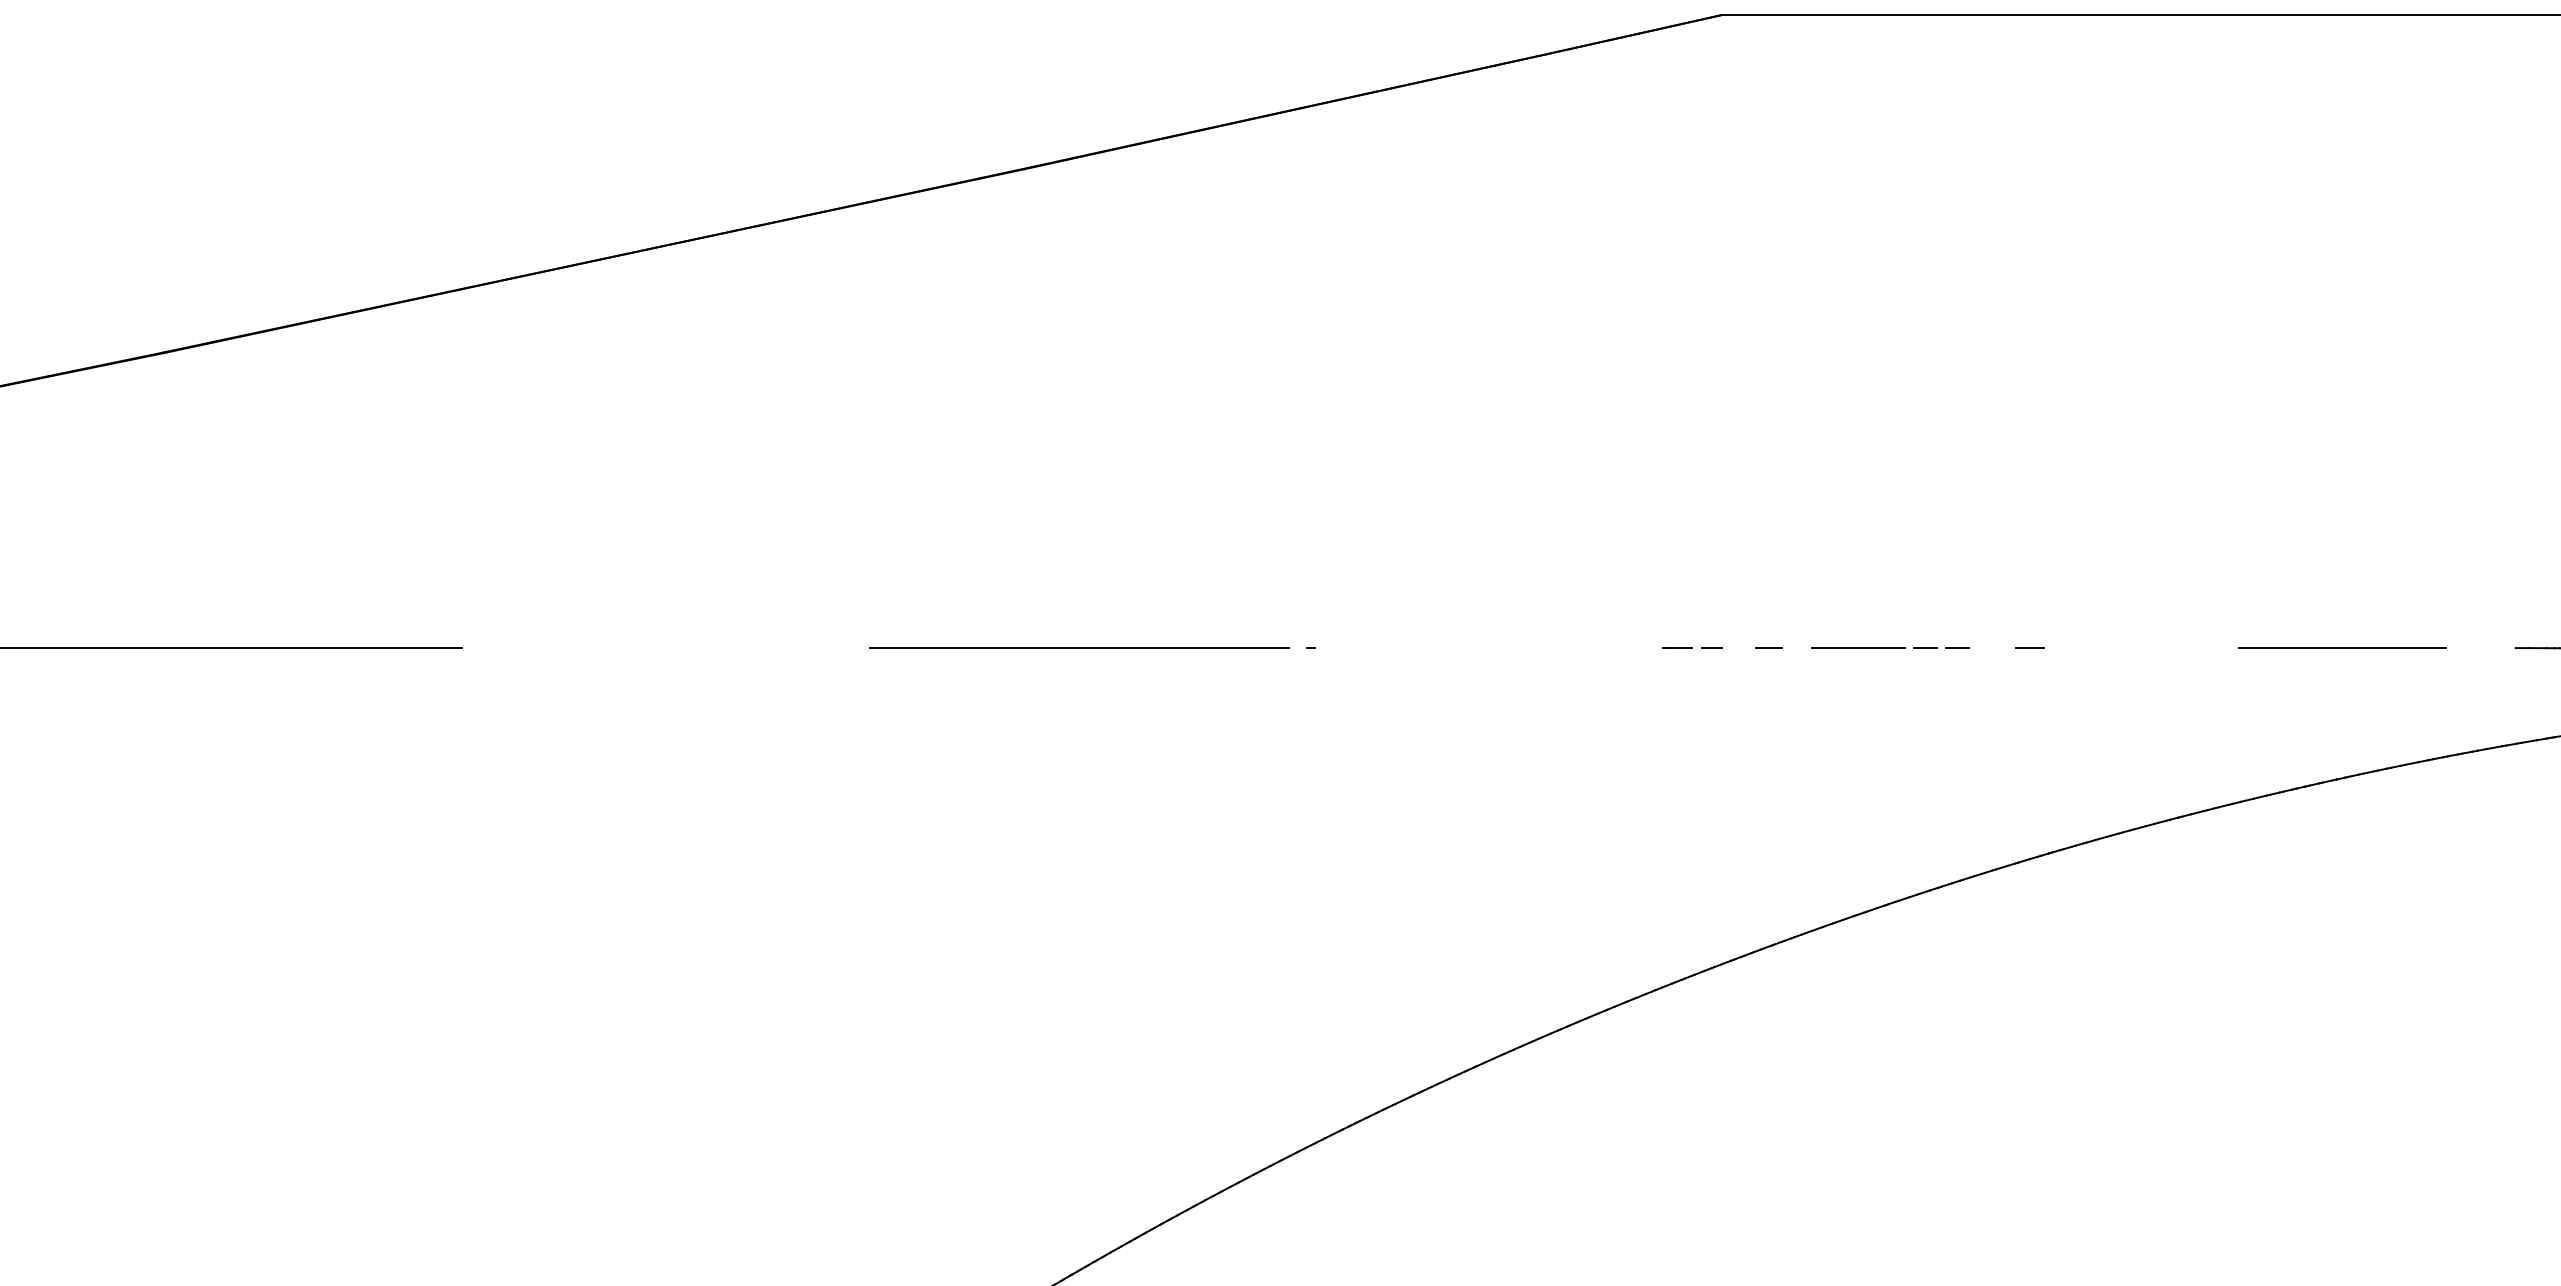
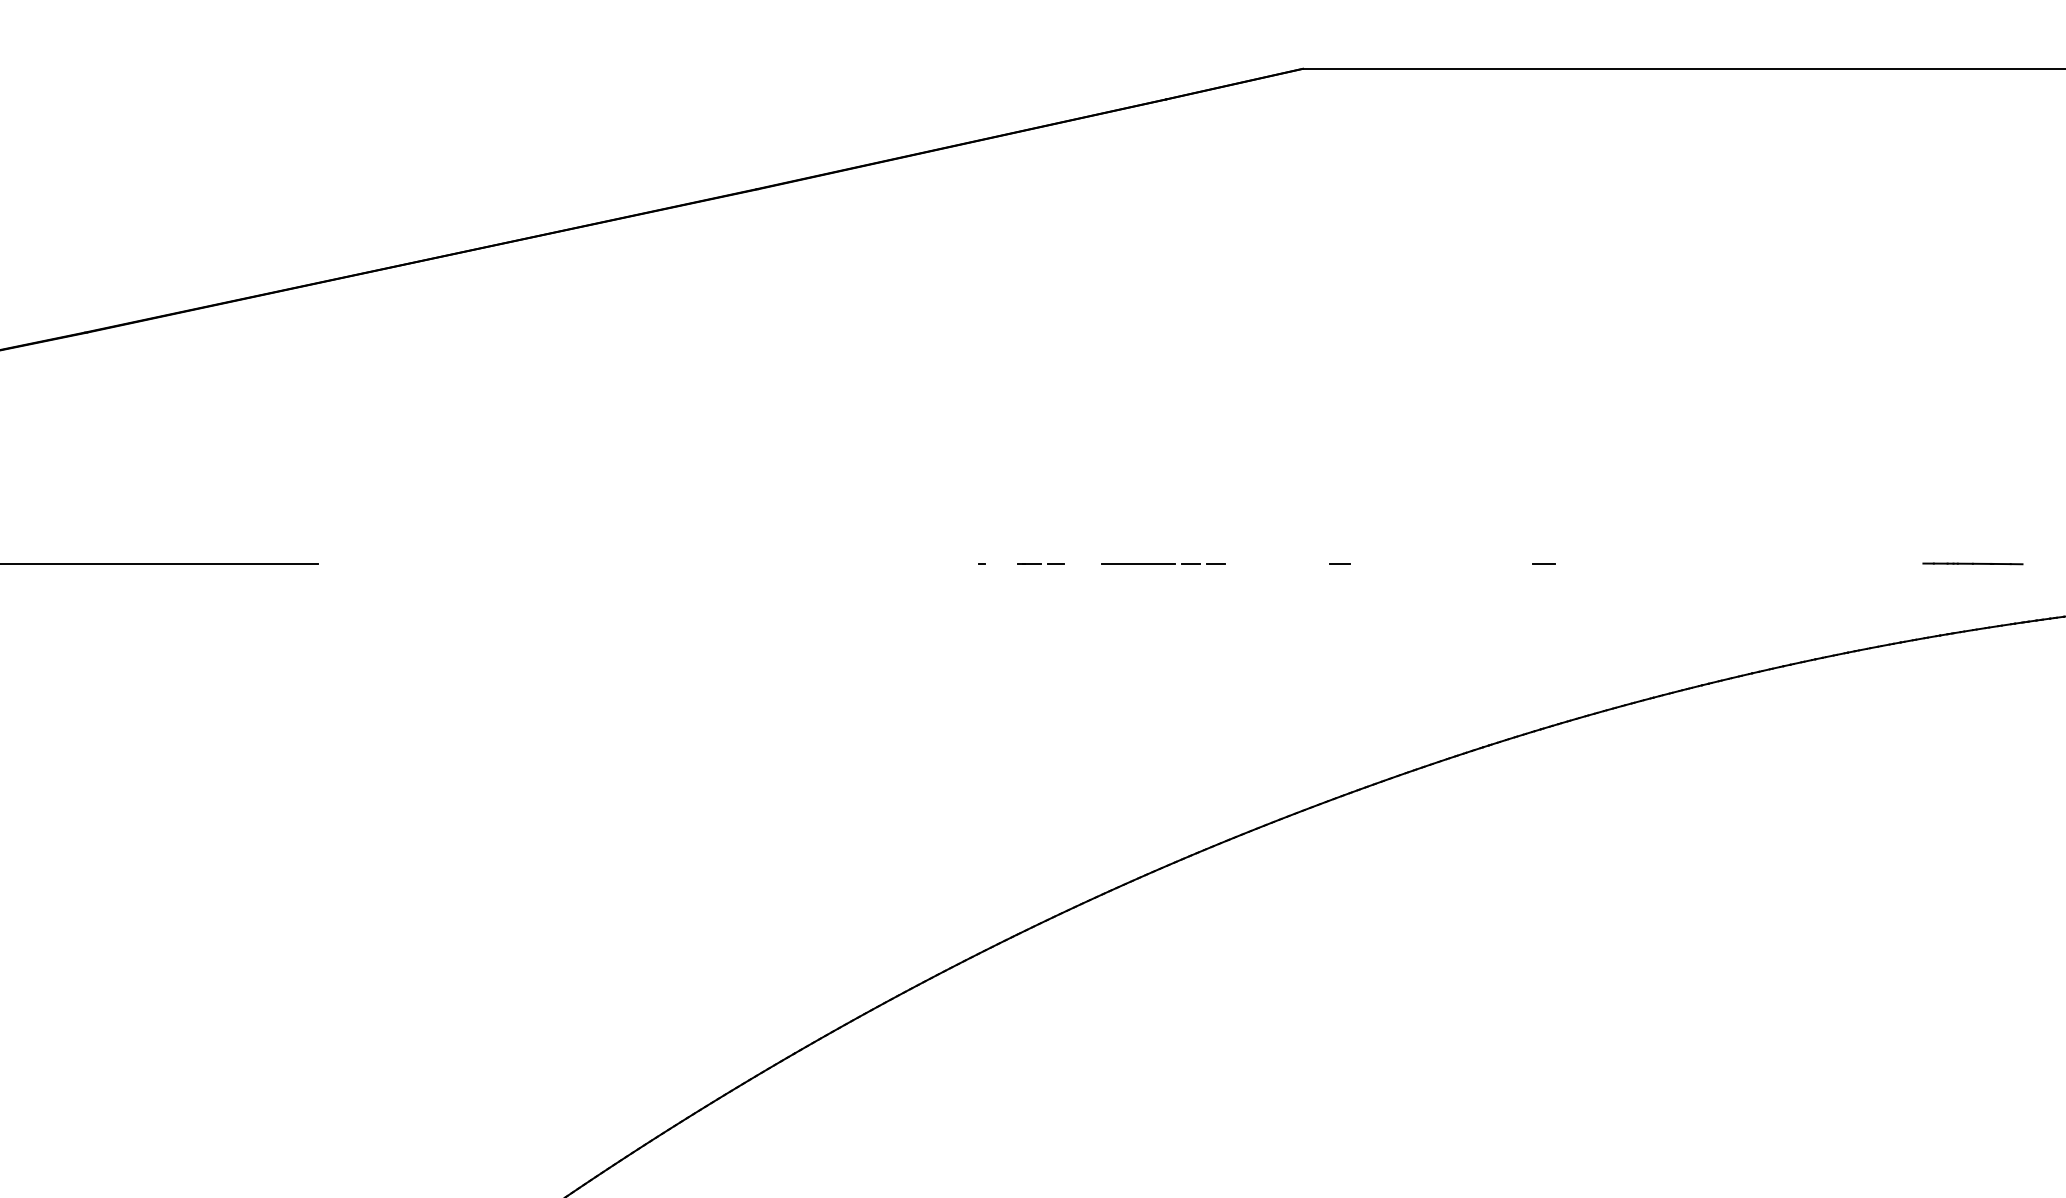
line: (1078, 648) -> (800, 563), removed
line: (1691, 648) -> (1040, 563), moved
line: (1890, 648) -> (1163, 563), moved
line: (2341, 648) -> (1787, 563), removed

